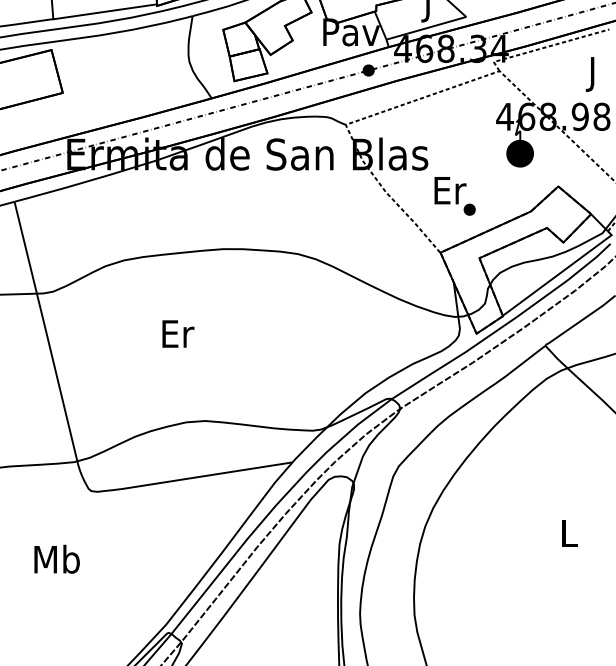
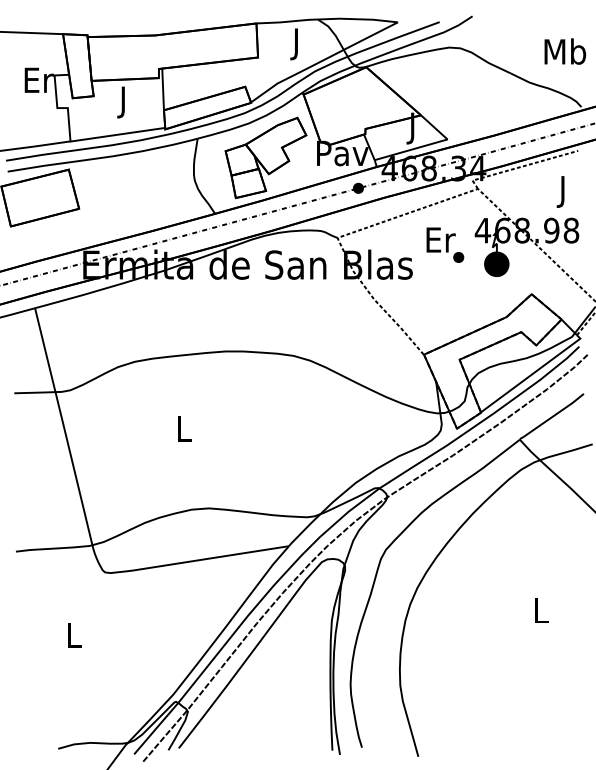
text: (455, 195) -> (445, 244), moved
text: (178, 333) -> (184, 428), Er -> L
text: (56, 559) -> (73, 634), Mb -> L

